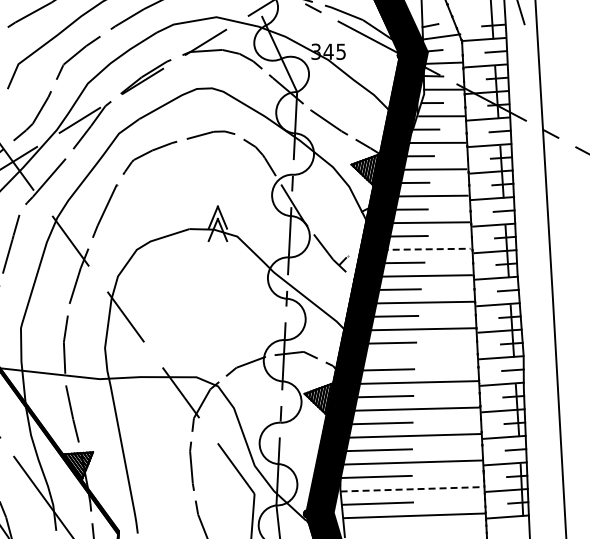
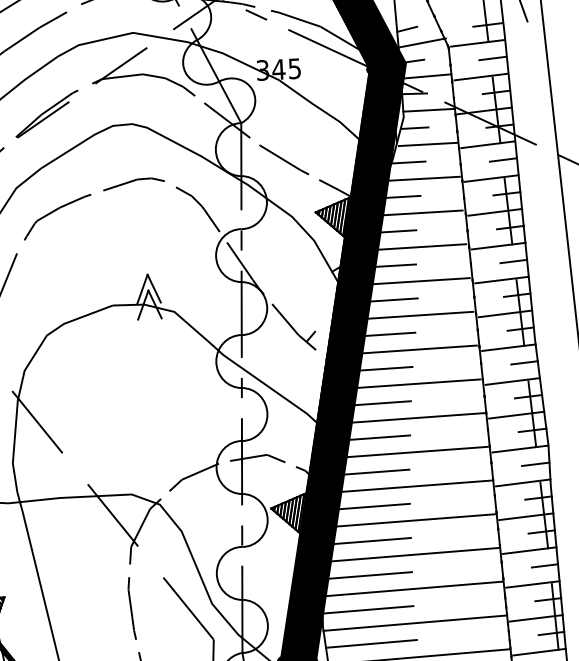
line: (426, 249) -> (417, 315), dashed -> solid
line: (415, 355) -> (410, 451), added
line: (412, 489) -> (415, 623), dashed -> solid

